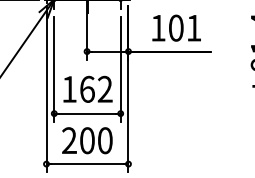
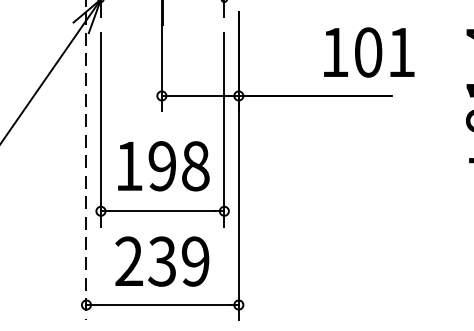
text: (176, 27) -> (368, 51), moved
text: (96, 88) -> (179, 164), 162 -> 198
line: (46, 89) -> (86, 166), solid -> dashed
text: (95, 140) -> (177, 261), 200 -> 239

